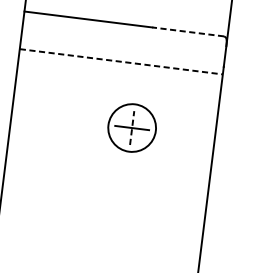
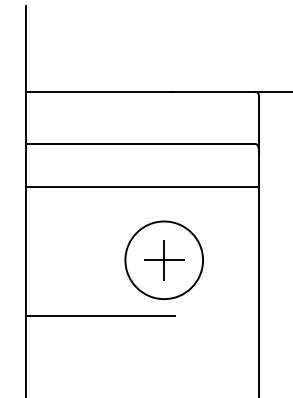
line: (187, 31) -> (213, 143), dashed -> solid
line: (122, 61) -> (143, 186), dashed -> solid
line: (132, 127) -> (164, 259), dashed -> solid
circle: (132, 128) -> (164, 260), size x1.43
line: (70, 170) -> (100, 316), added

